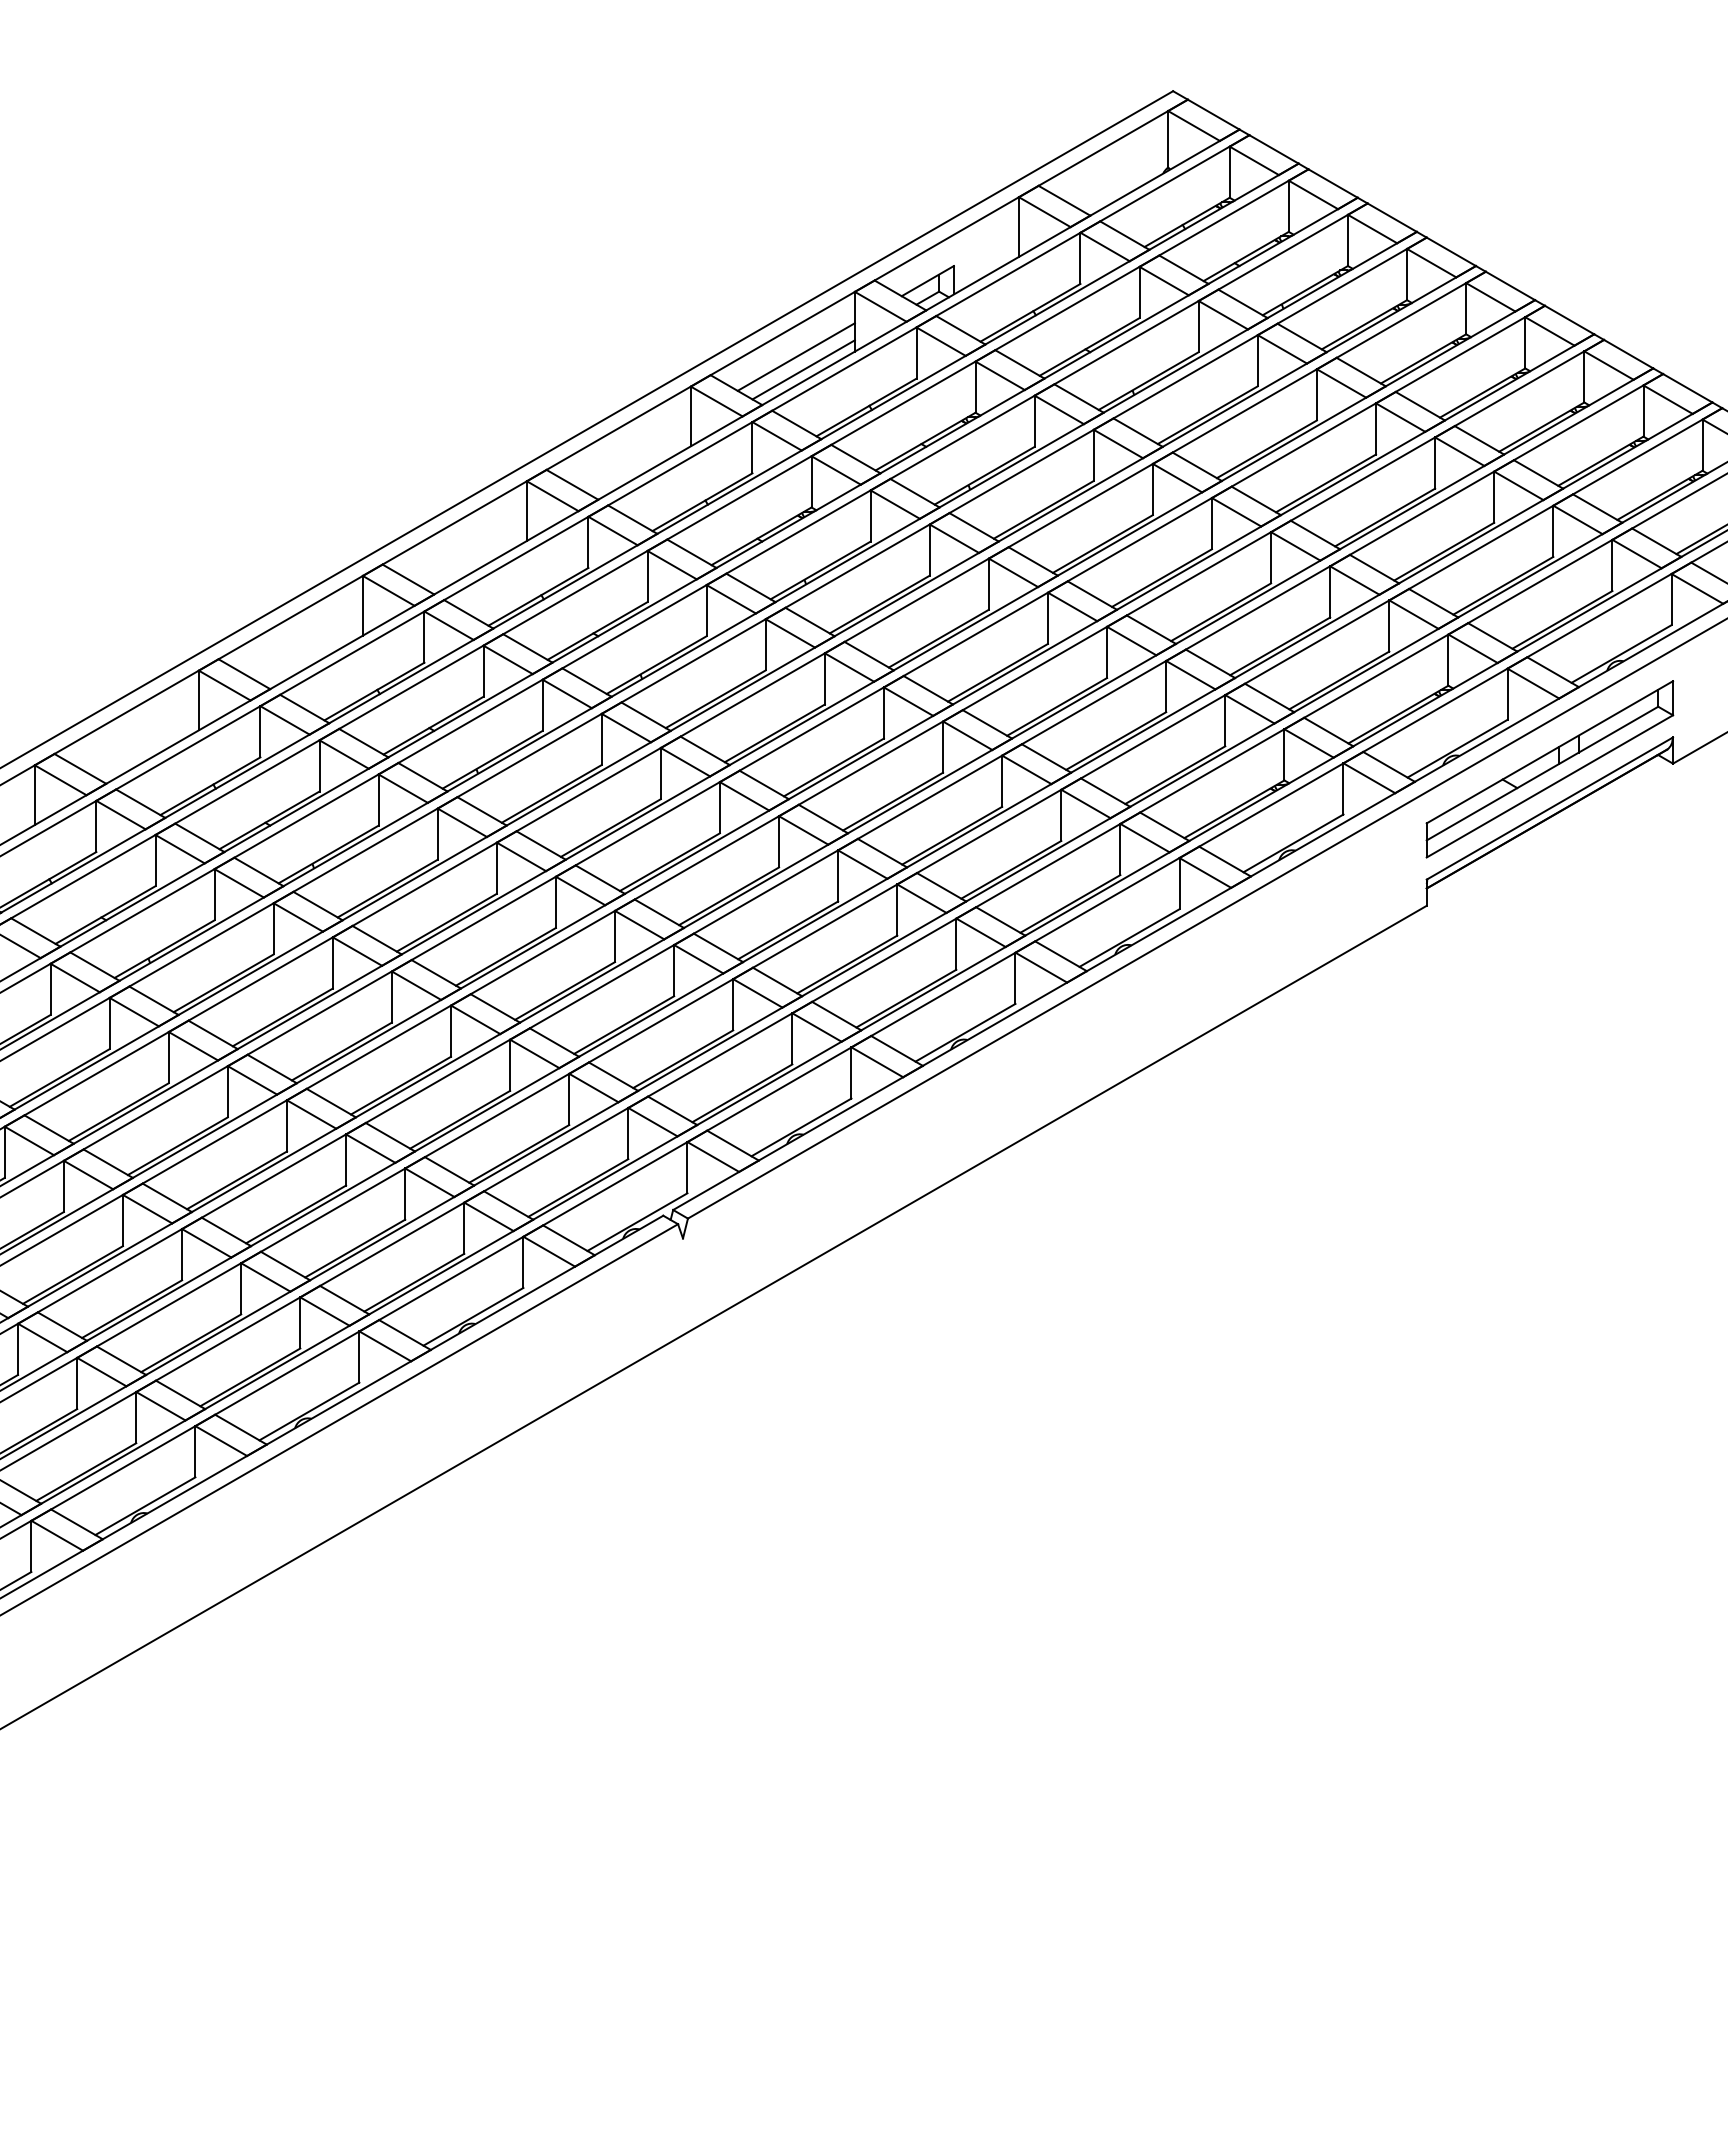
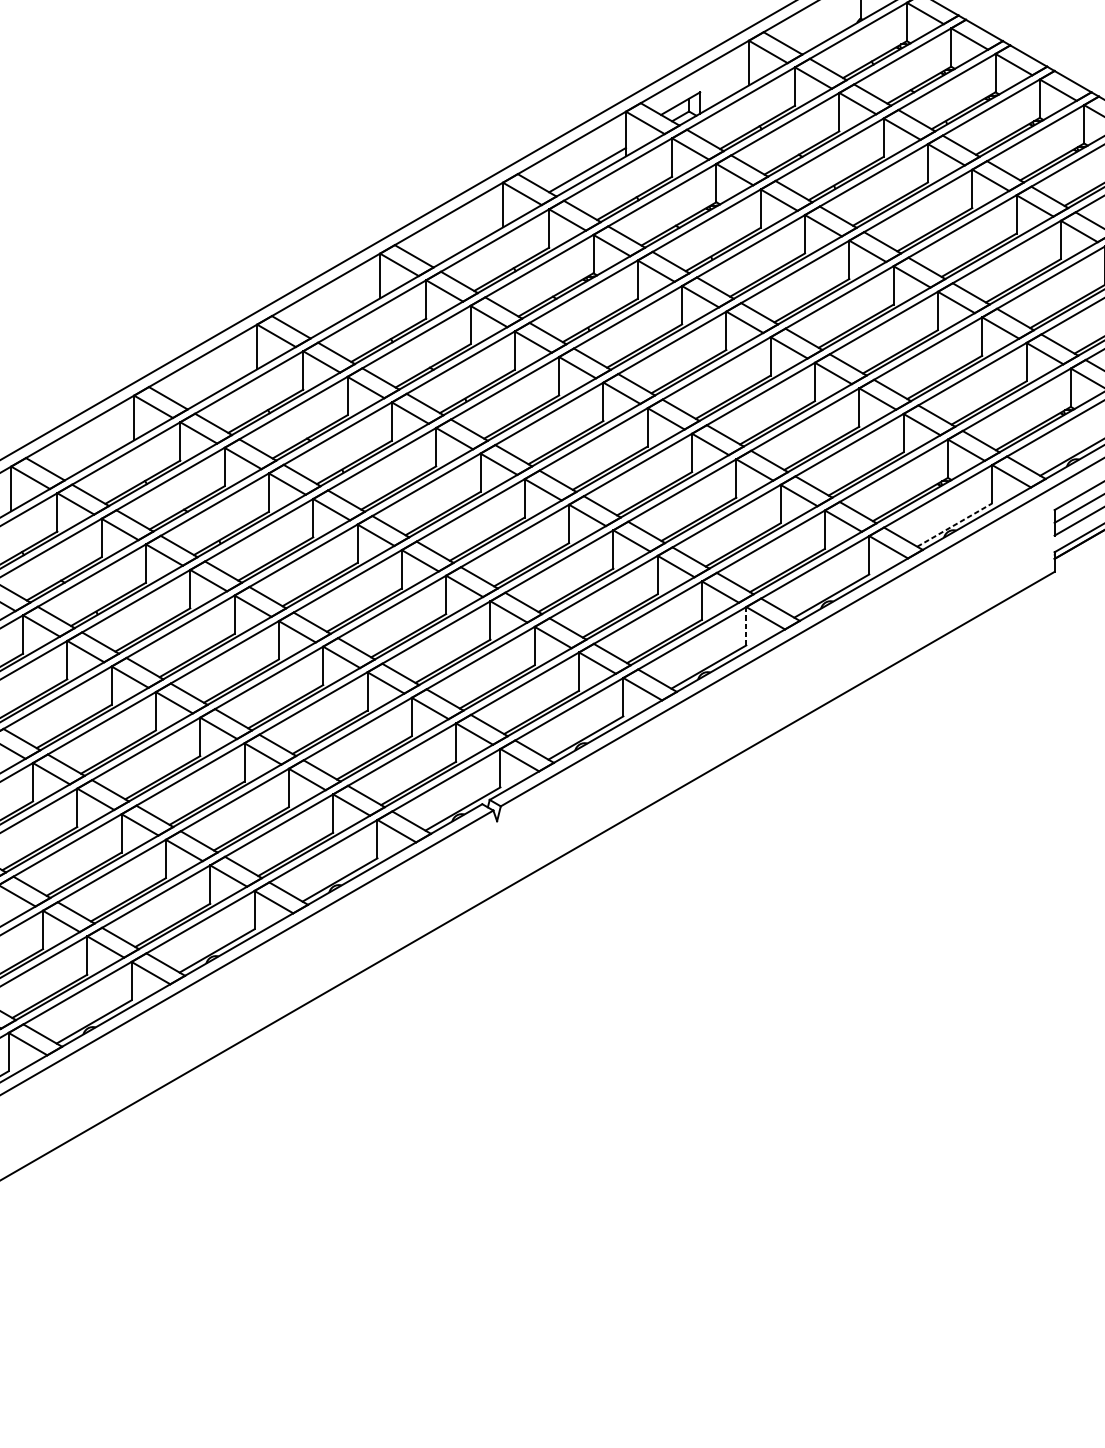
line: (795, 356) -> (581, 160), removed
line: (1293, 843) -> (954, 525), solid -> dashed
line: (1015, 978) -> (746, 626), solid -> dashed

